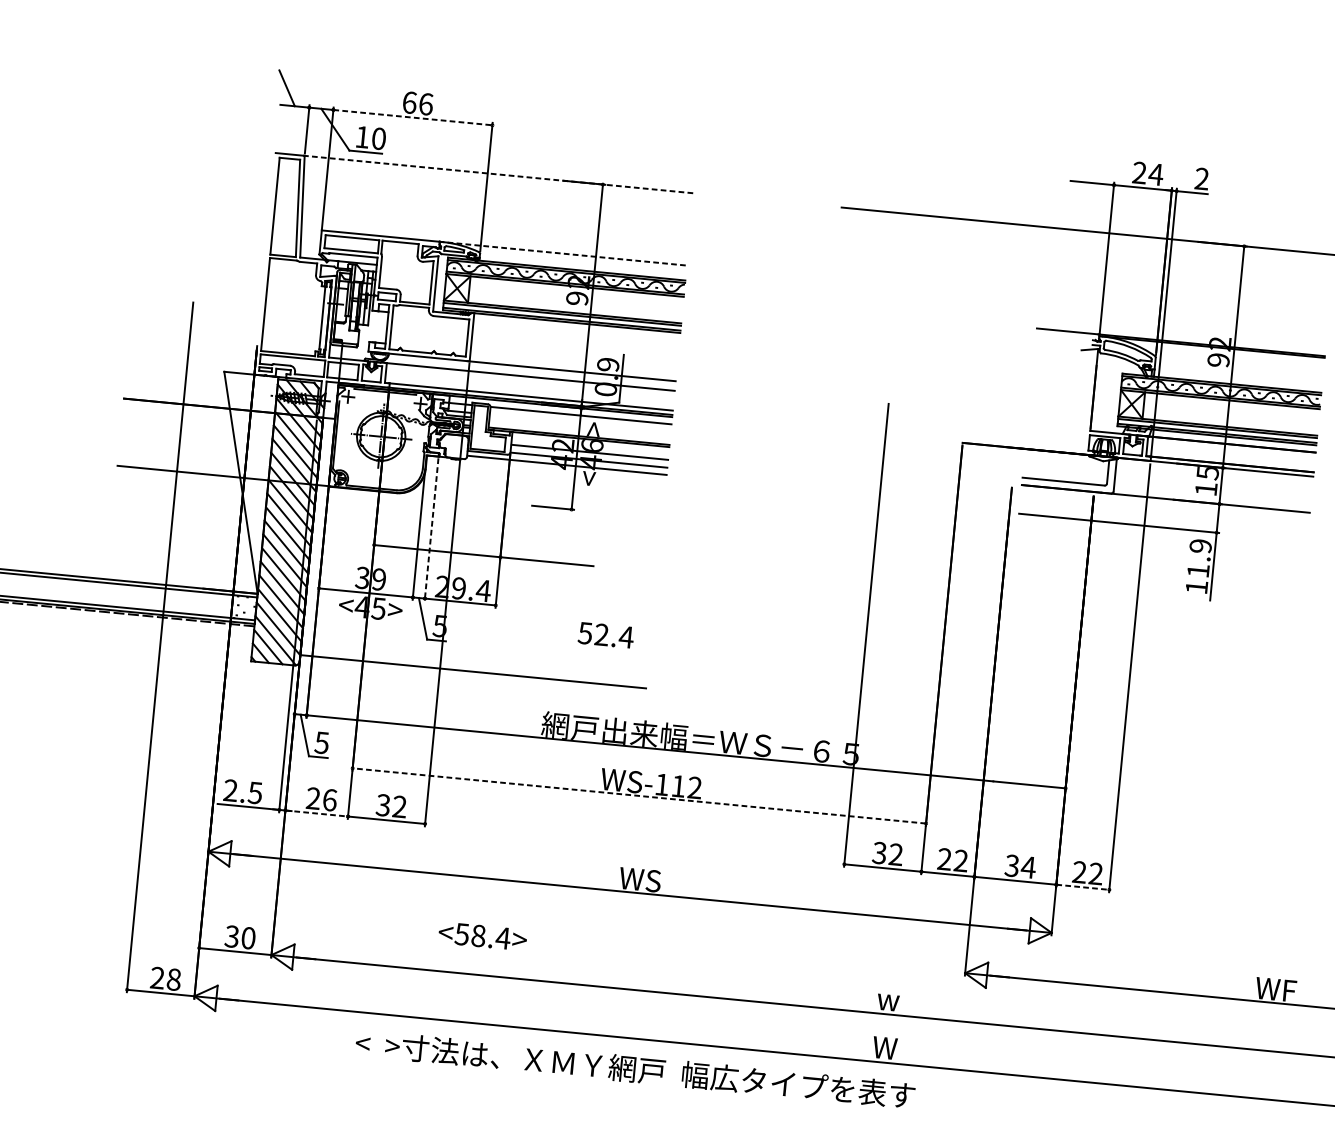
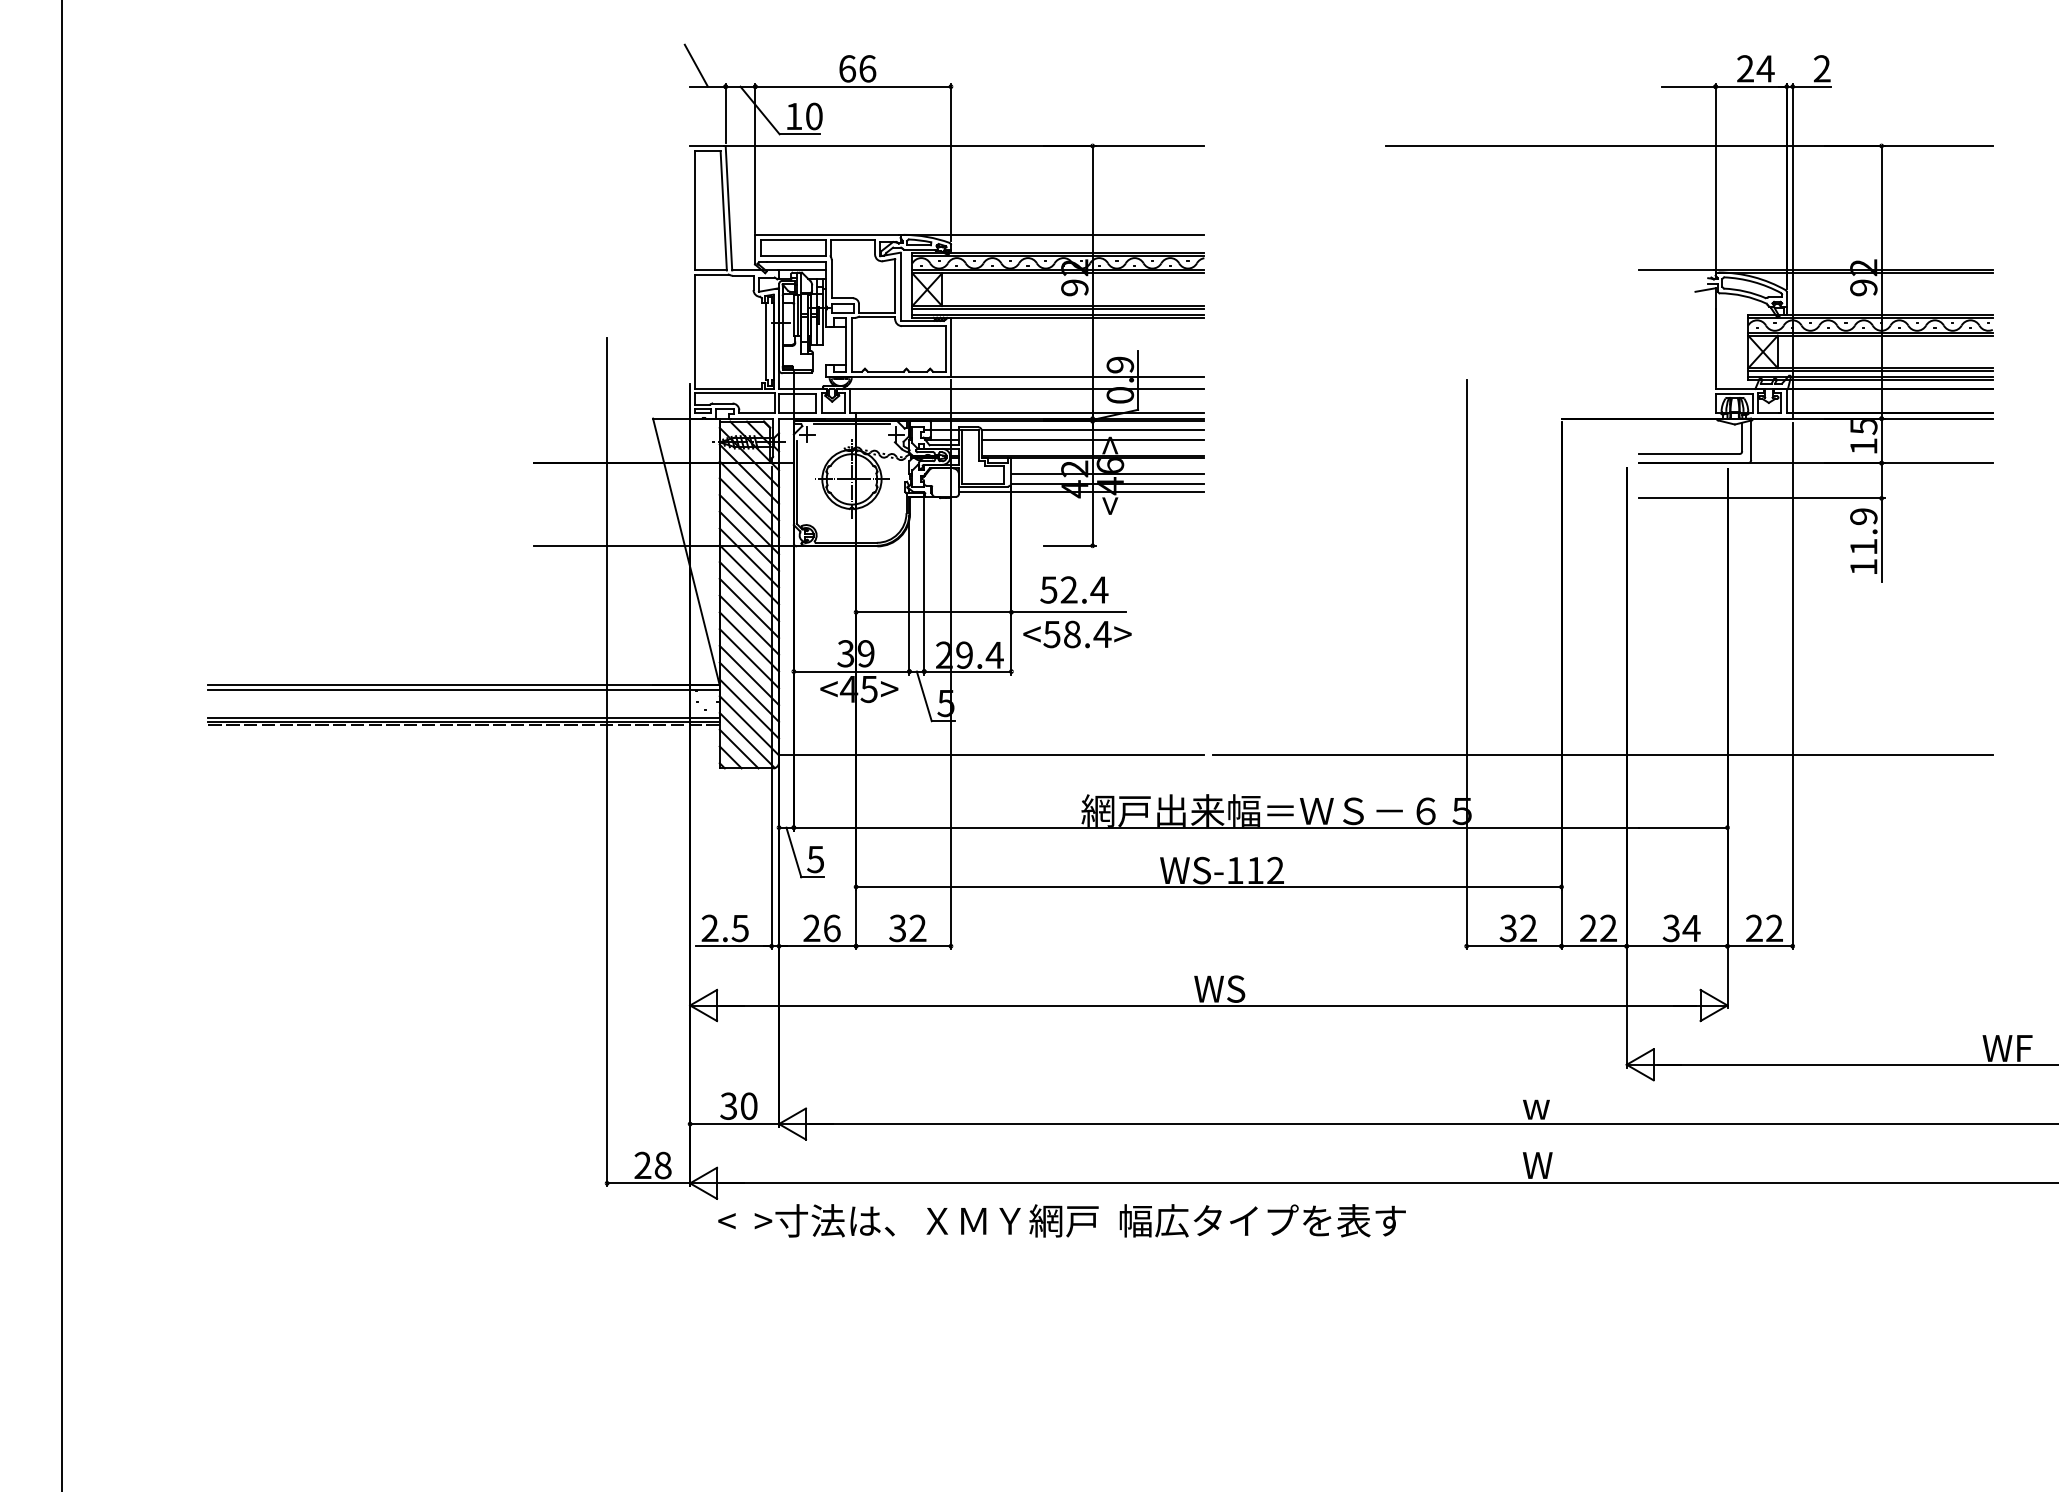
line: (413, 117) -> (853, 86), dashed -> solid
line: (498, 174) -> (964, 145), dashed -> solid
line: (562, 253) -> (1051, 234), dashed -> solid
line: (580, 423) -> (1093, 439), added
line: (431, 529) -> (924, 586), dashed -> solid
text: (606, 634) -> (1074, 589), moved
line: (969, 719) -> (1602, 755), added
line: (639, 795) -> (1208, 886), dashed -> solid
line: (316, 813) -> (817, 946), dashed -> solid
line: (1083, 887) -> (1760, 946), dashed -> solid
text: (482, 936) -> (1077, 634), moved
text: (634, 1069) -> (1061, 1220), moved

